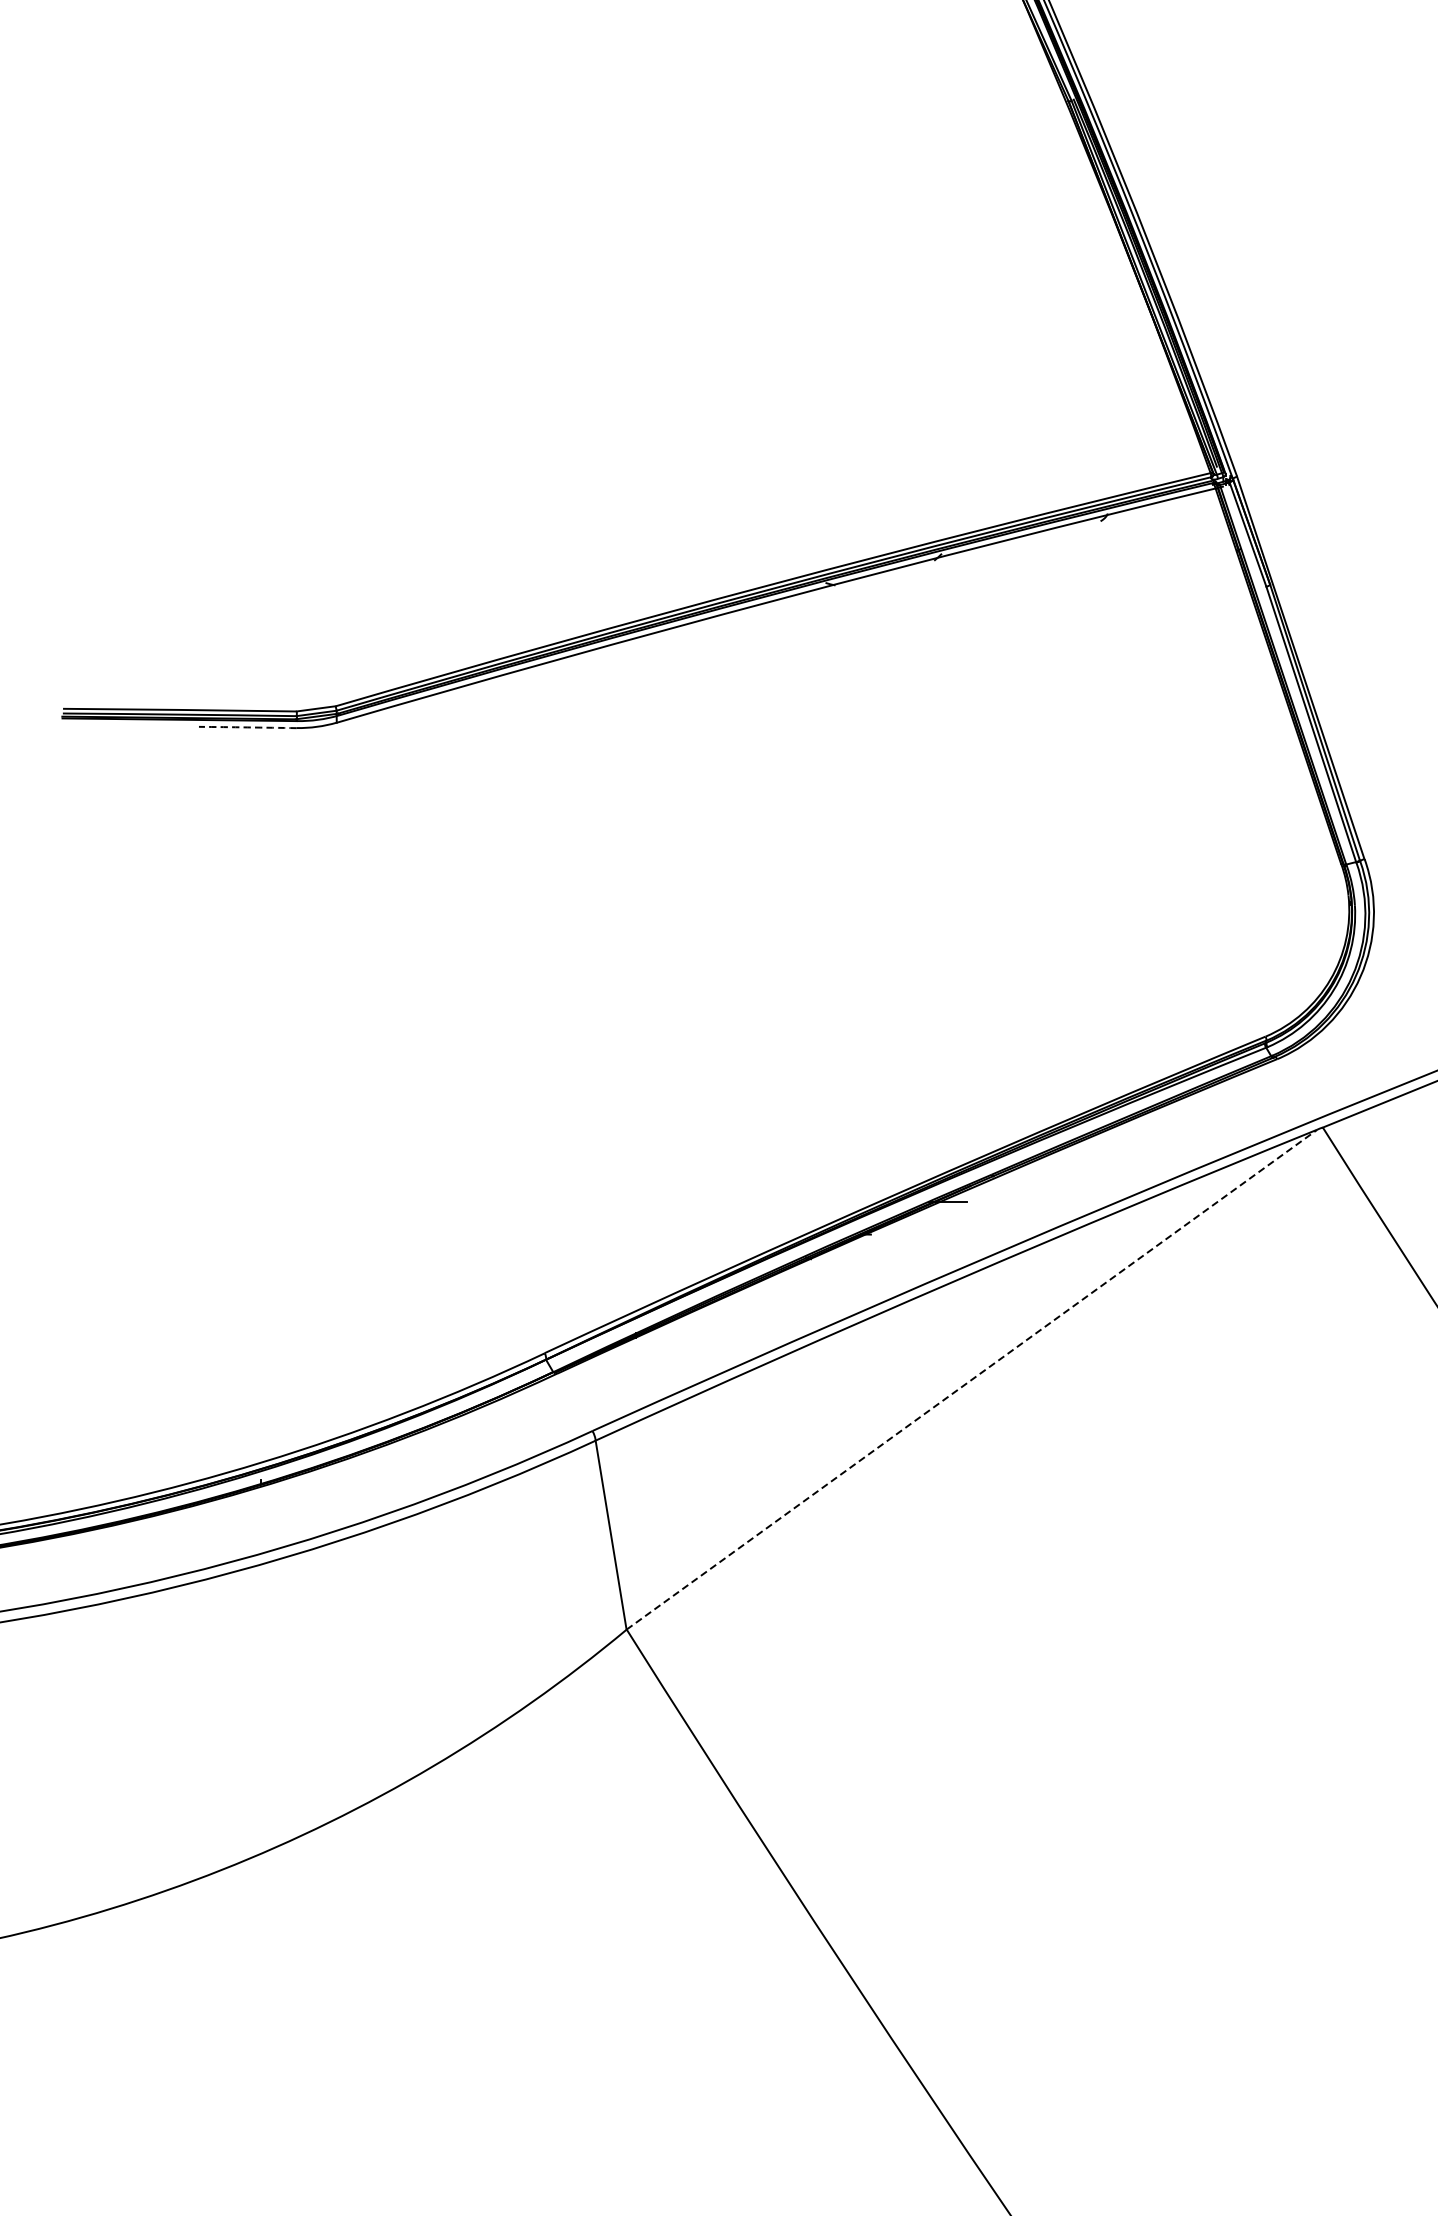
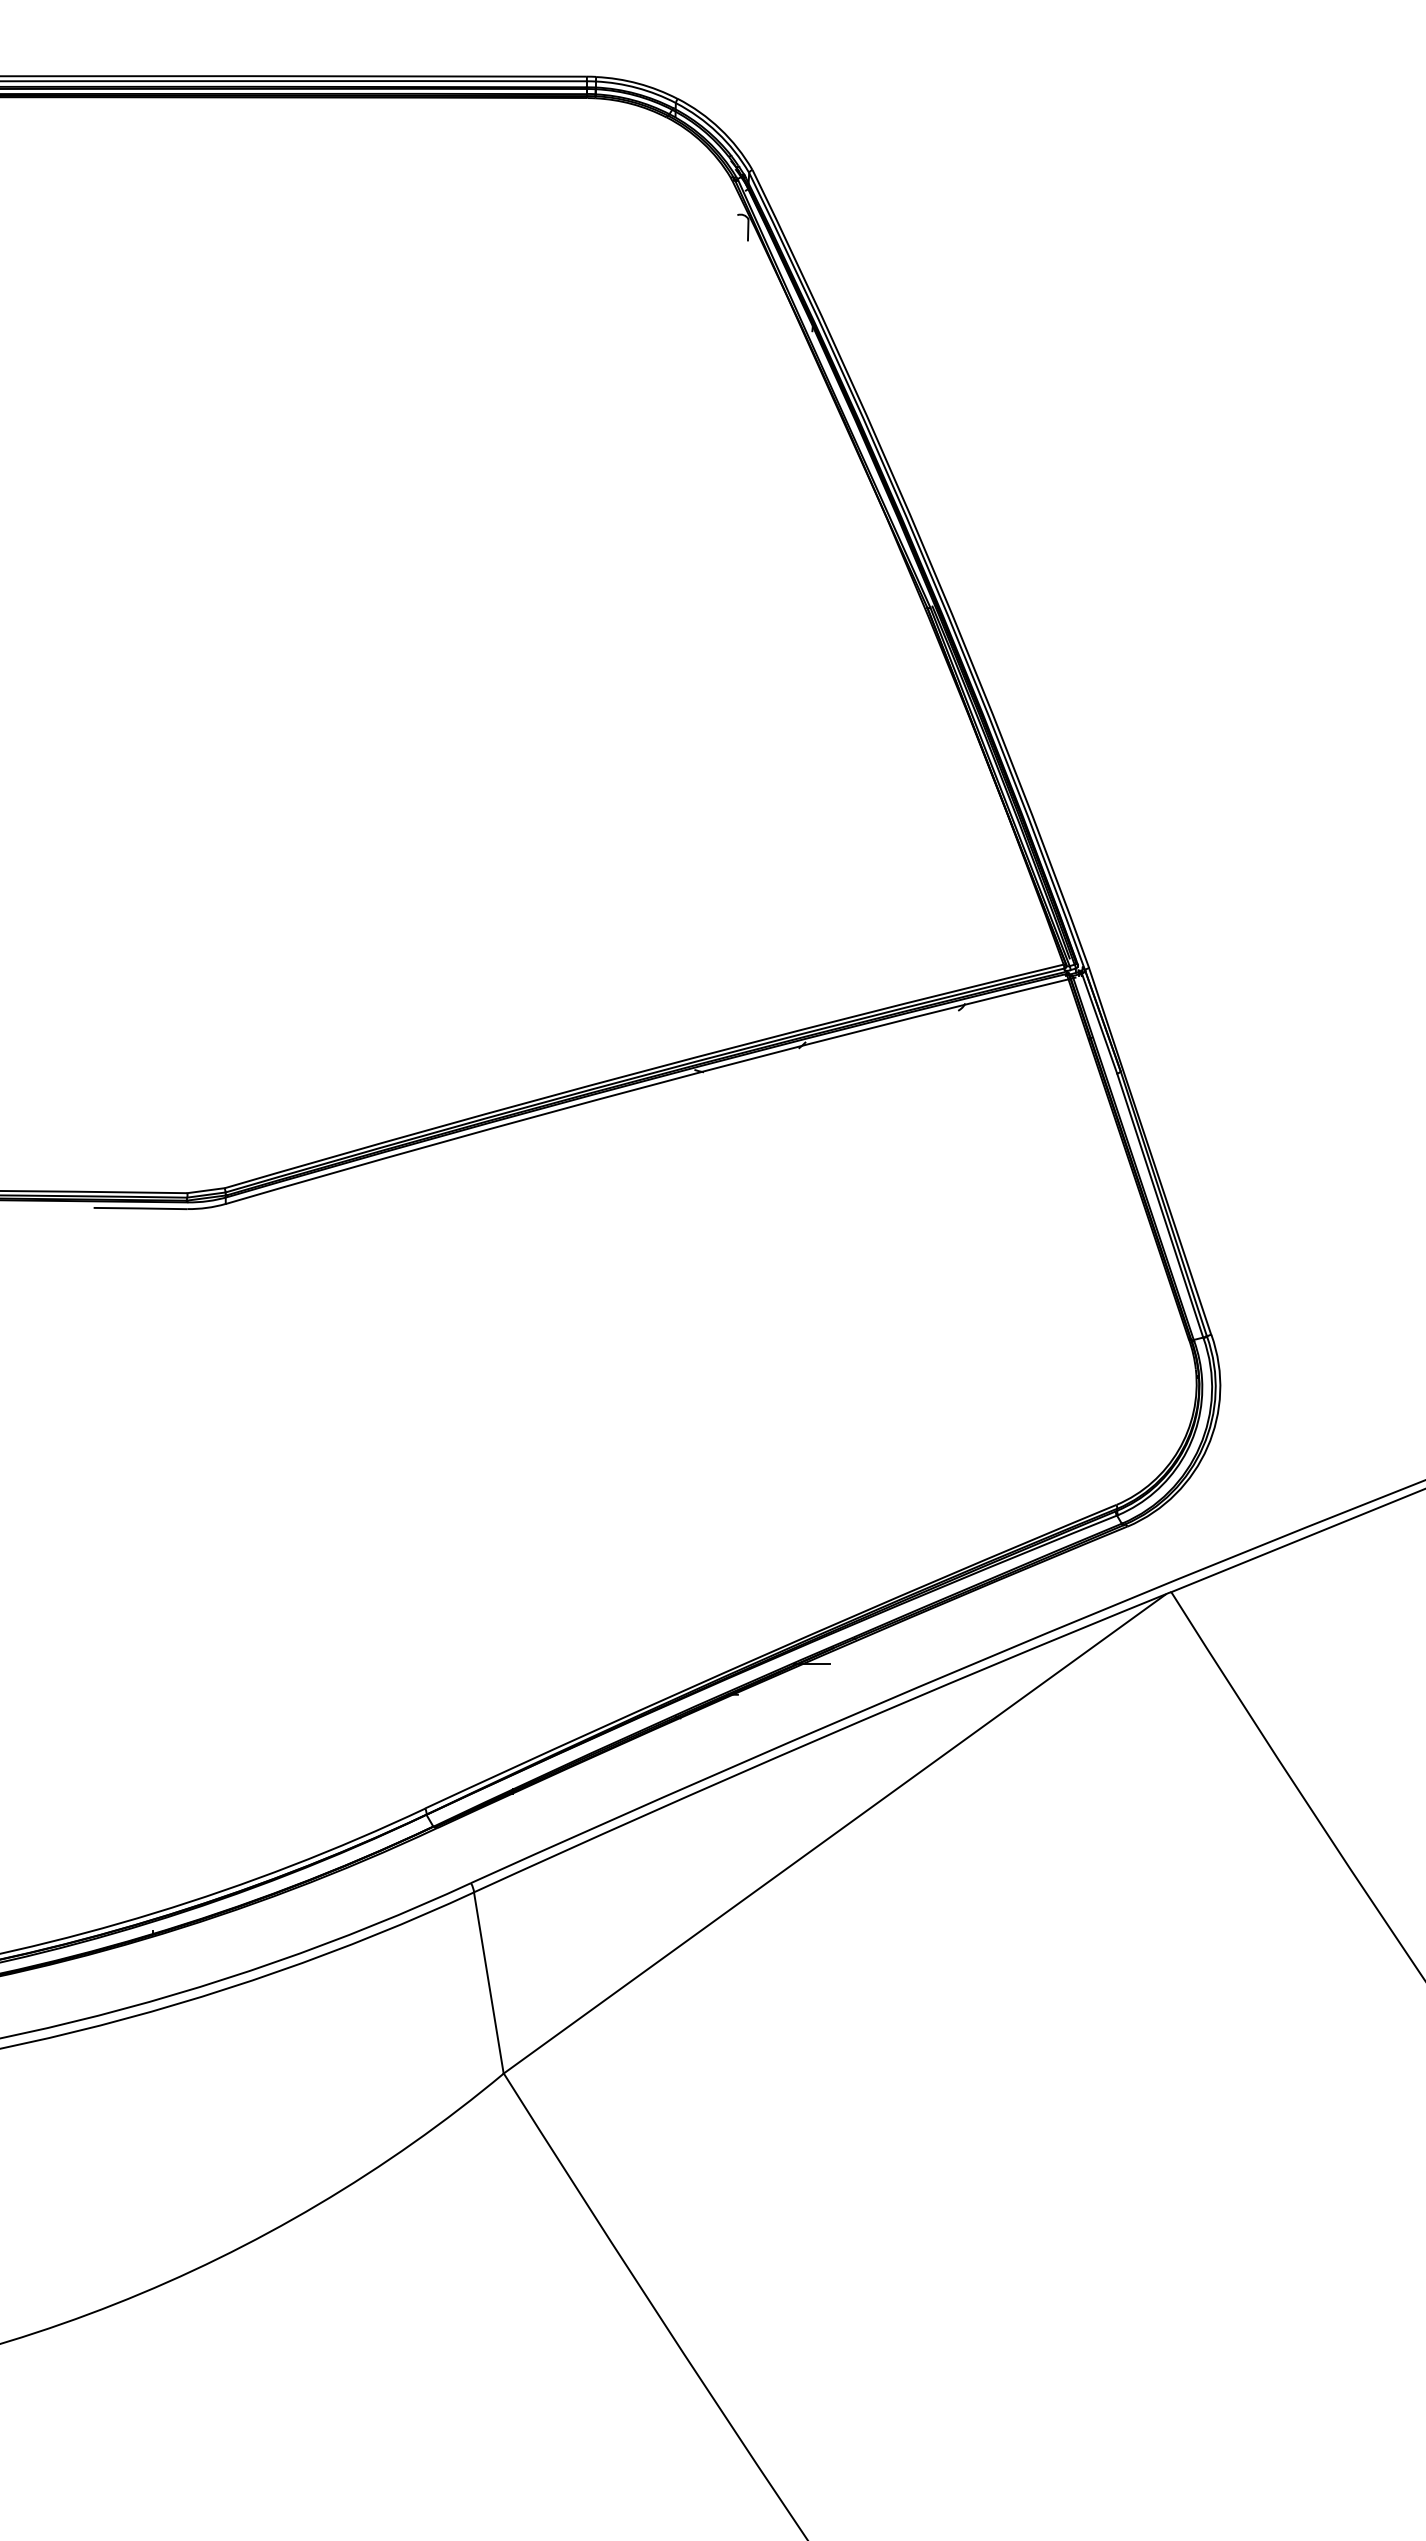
arc: (247, 727) -> (140, 1208), dashed -> solid
line: (971, 1379) -> (834, 1833), dashed -> solid

